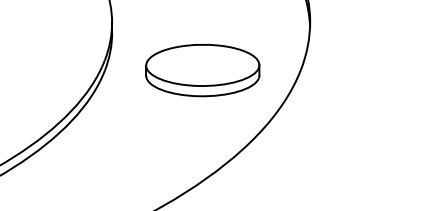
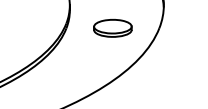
part: (201, 70) -> (112, 28), size x0.7

